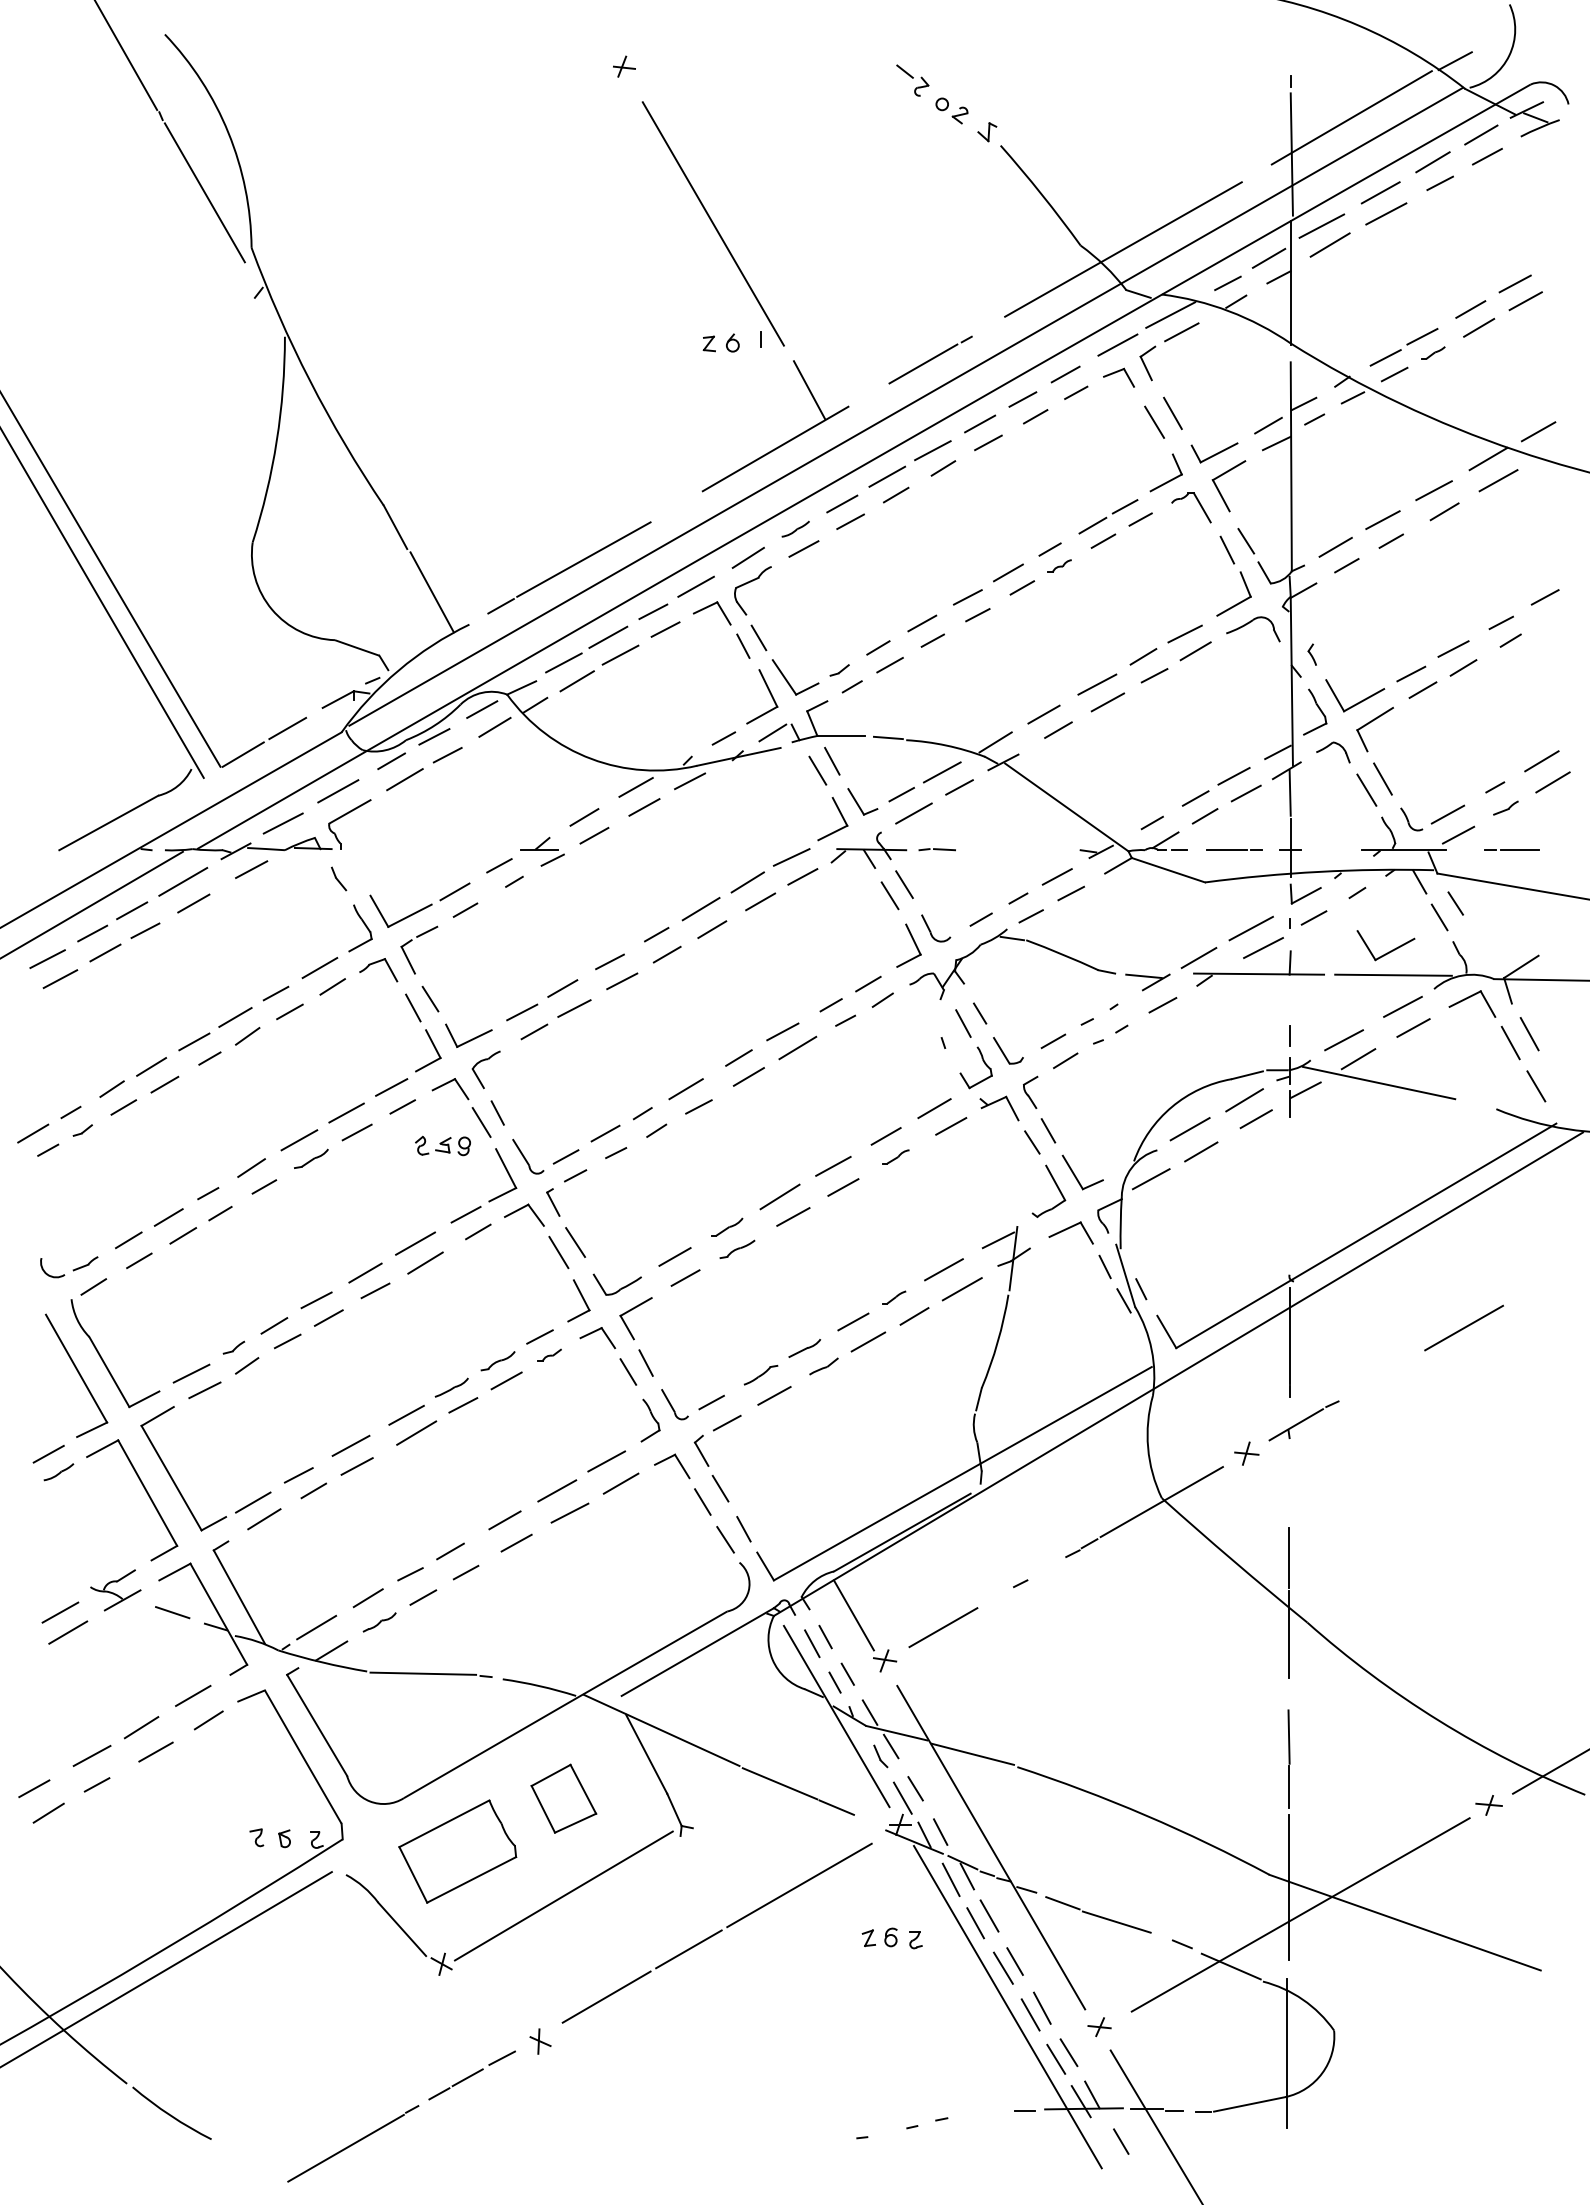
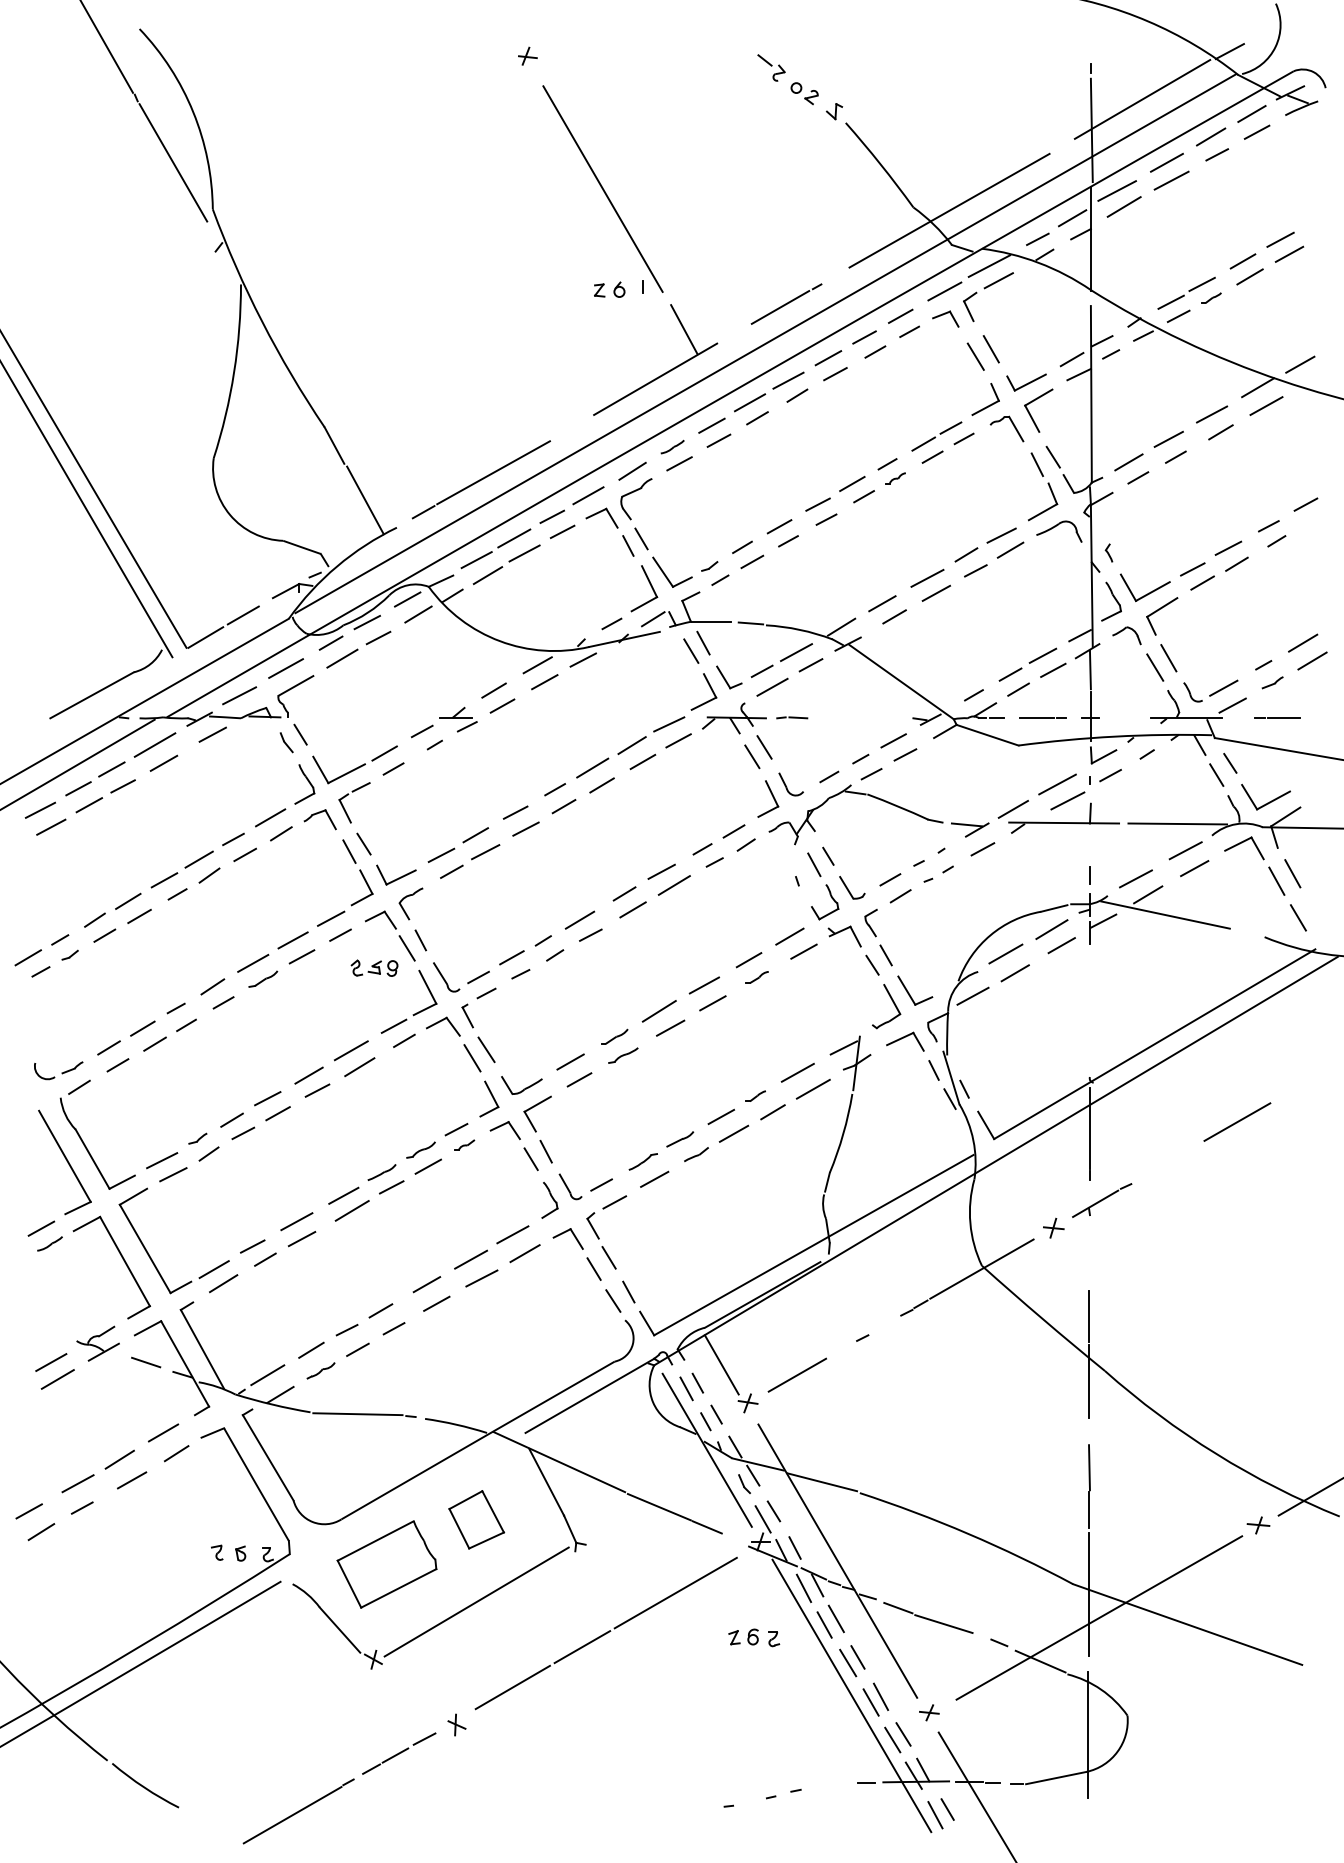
line: (355, 869) -> (300, 734), added
part: (1388, 951) -> (1268, 802), moved
line: (1106, 2147) -> (935, 1814), added

